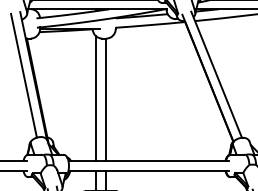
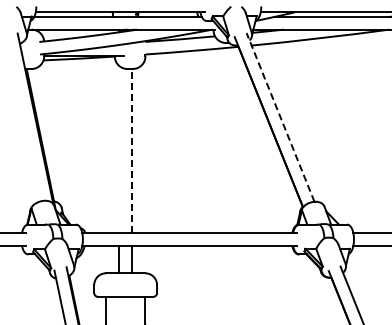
line: (216, 74) -> (280, 117), solid -> dashed
line: (23, 75) -> (22, 118), removed
line: (96, 98) -> (119, 149), removed
line: (105, 99) -> (131, 150), solid -> dashed

